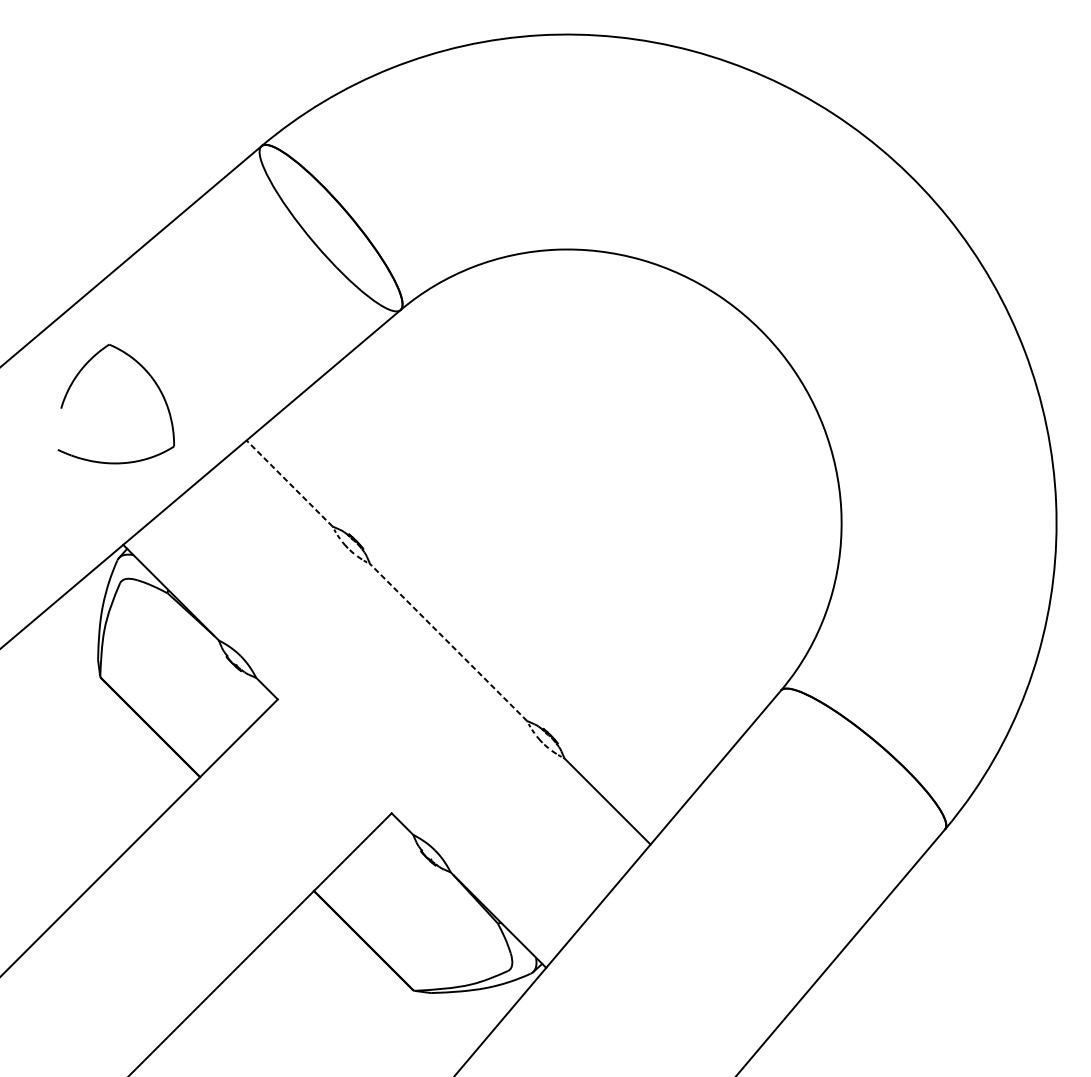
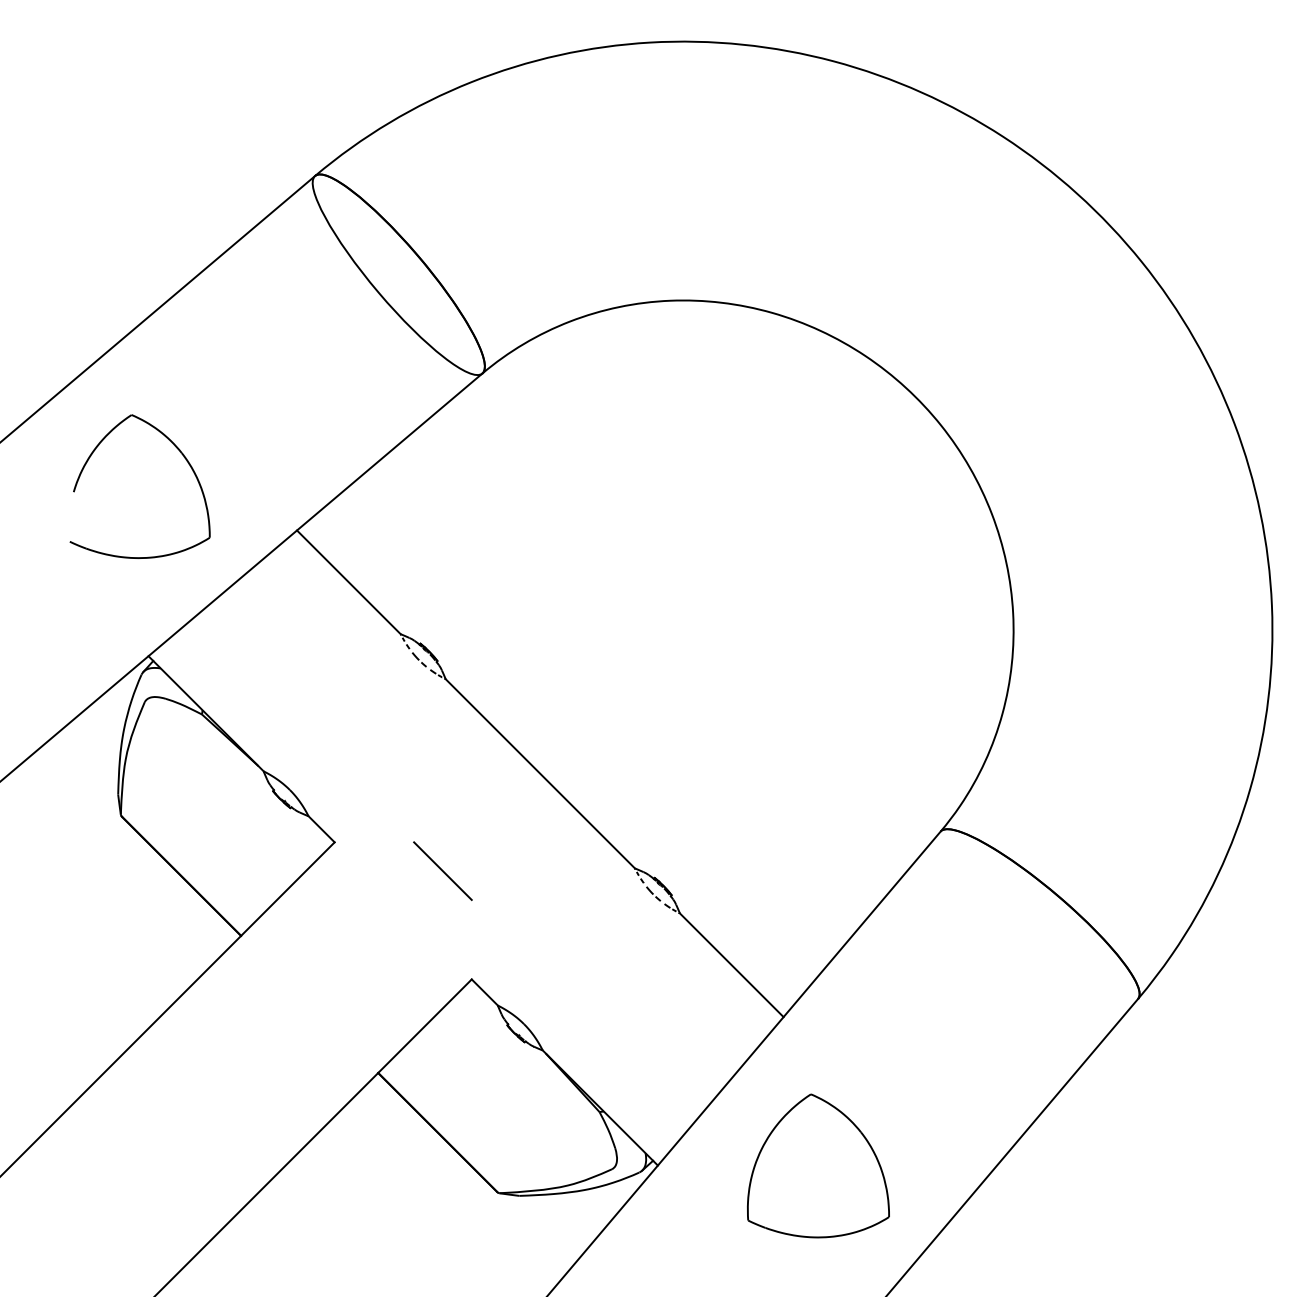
line: (289, 482) -> (348, 581), dashed -> solid
line: (448, 642) -> (540, 773), dashed -> solid
line: (367, 722) -> (442, 870), added
part: (679, 967) -> (818, 1165), added

